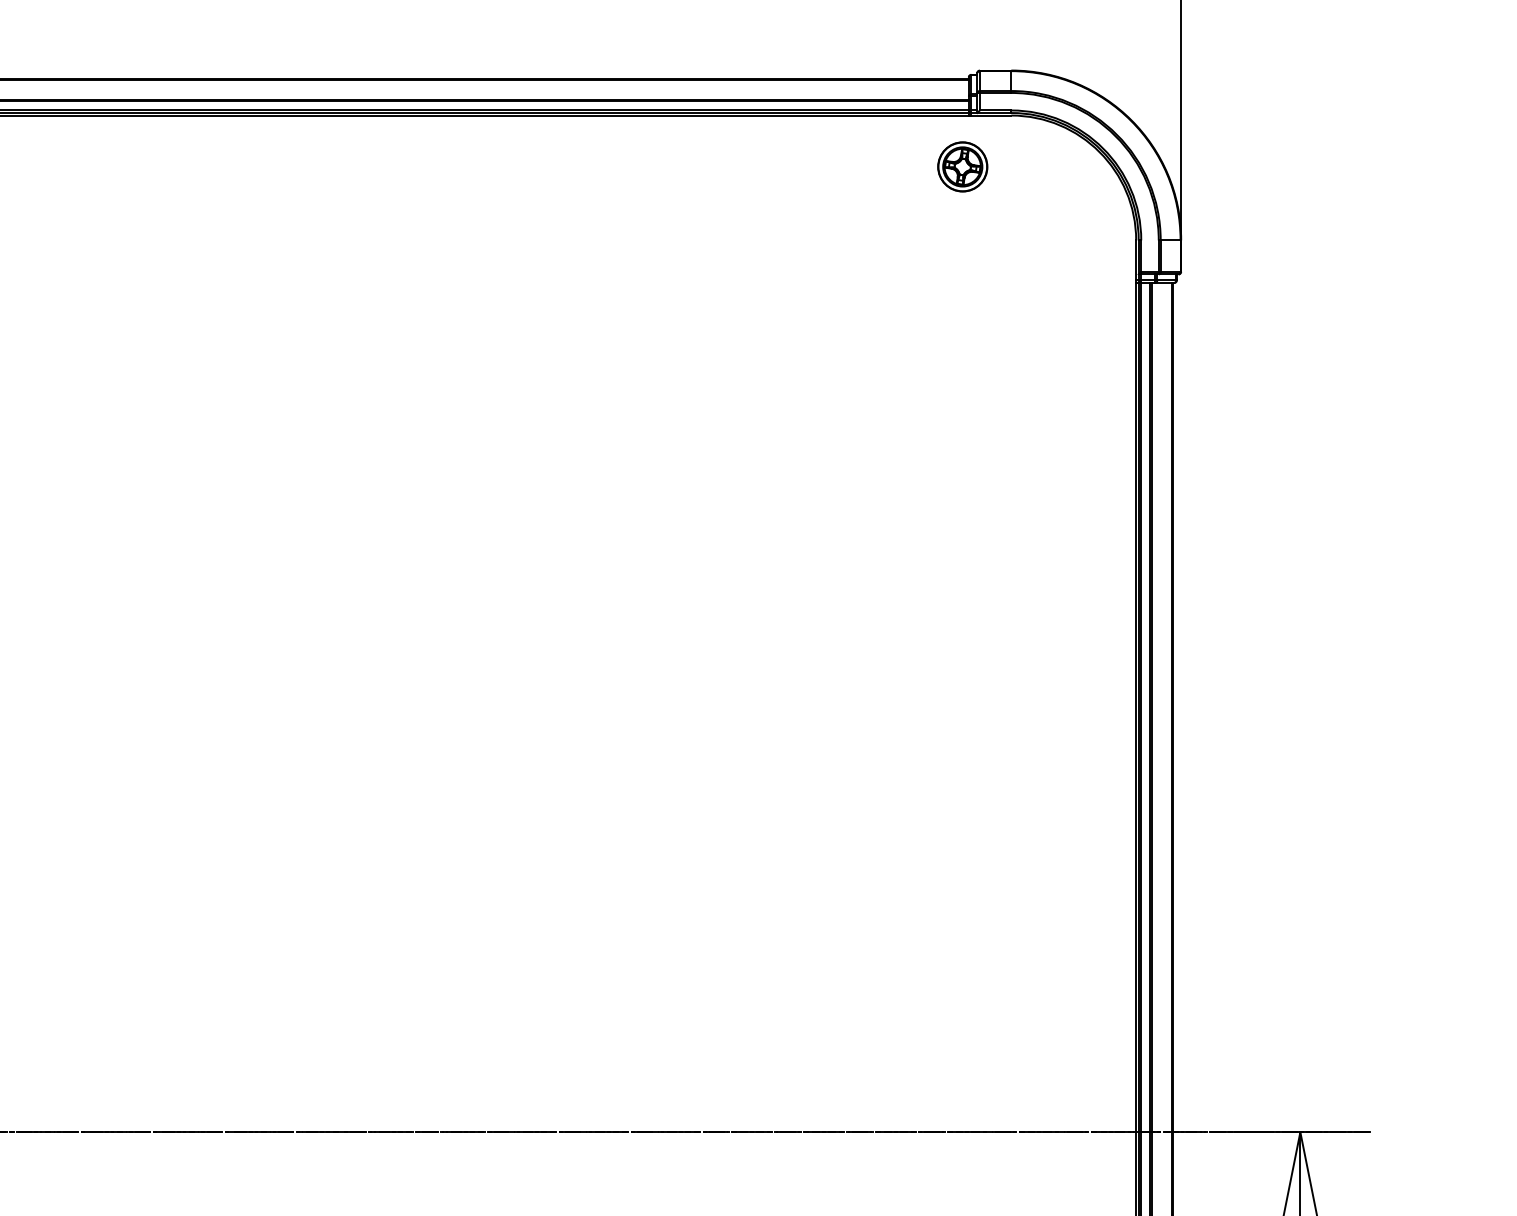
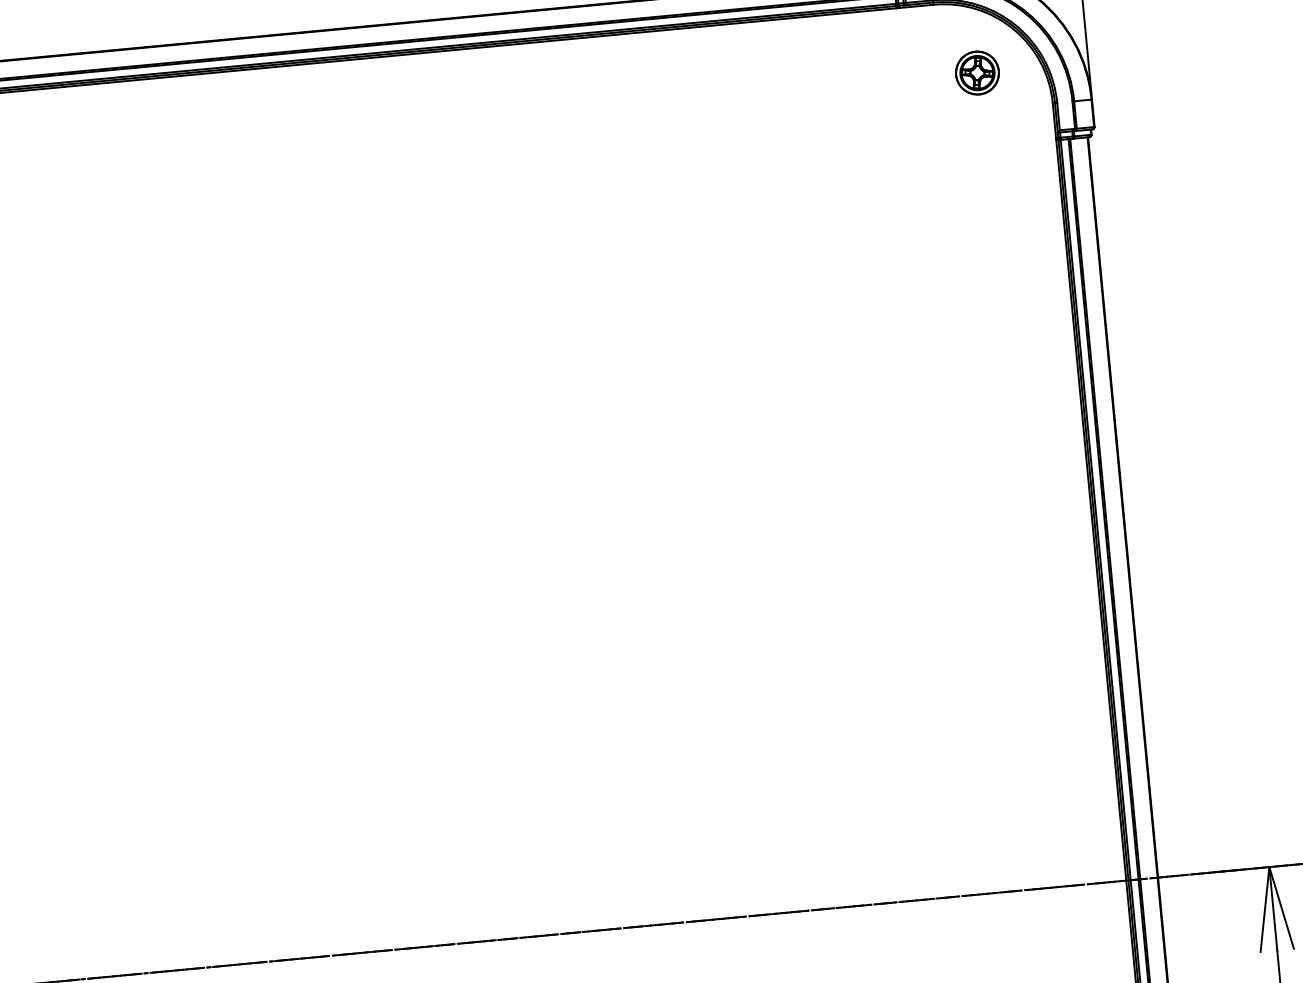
part: (962, 166) -> (977, 72), moved

